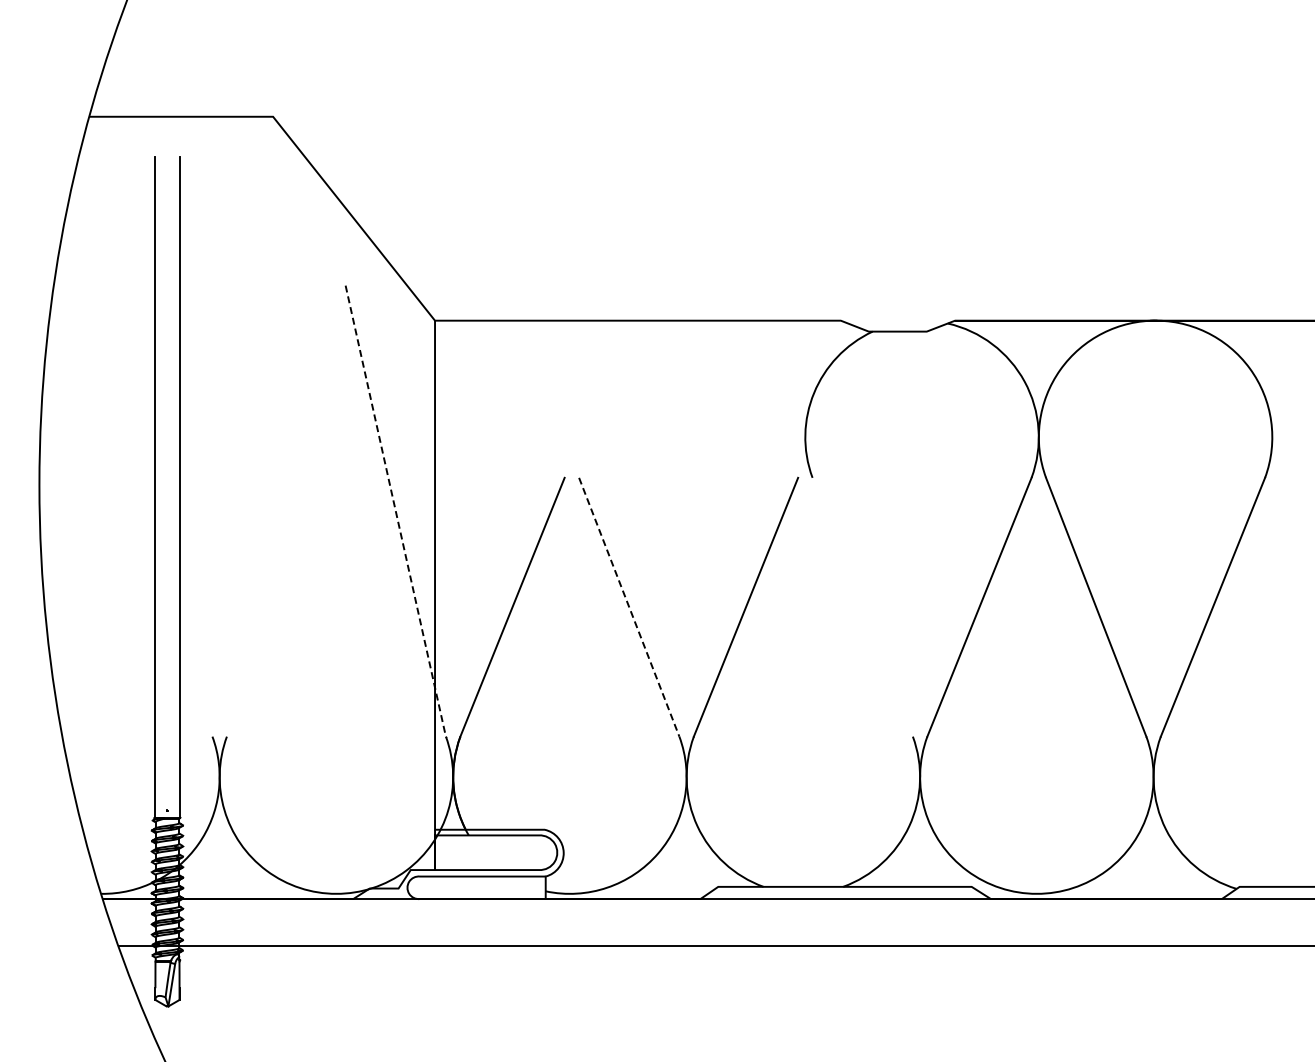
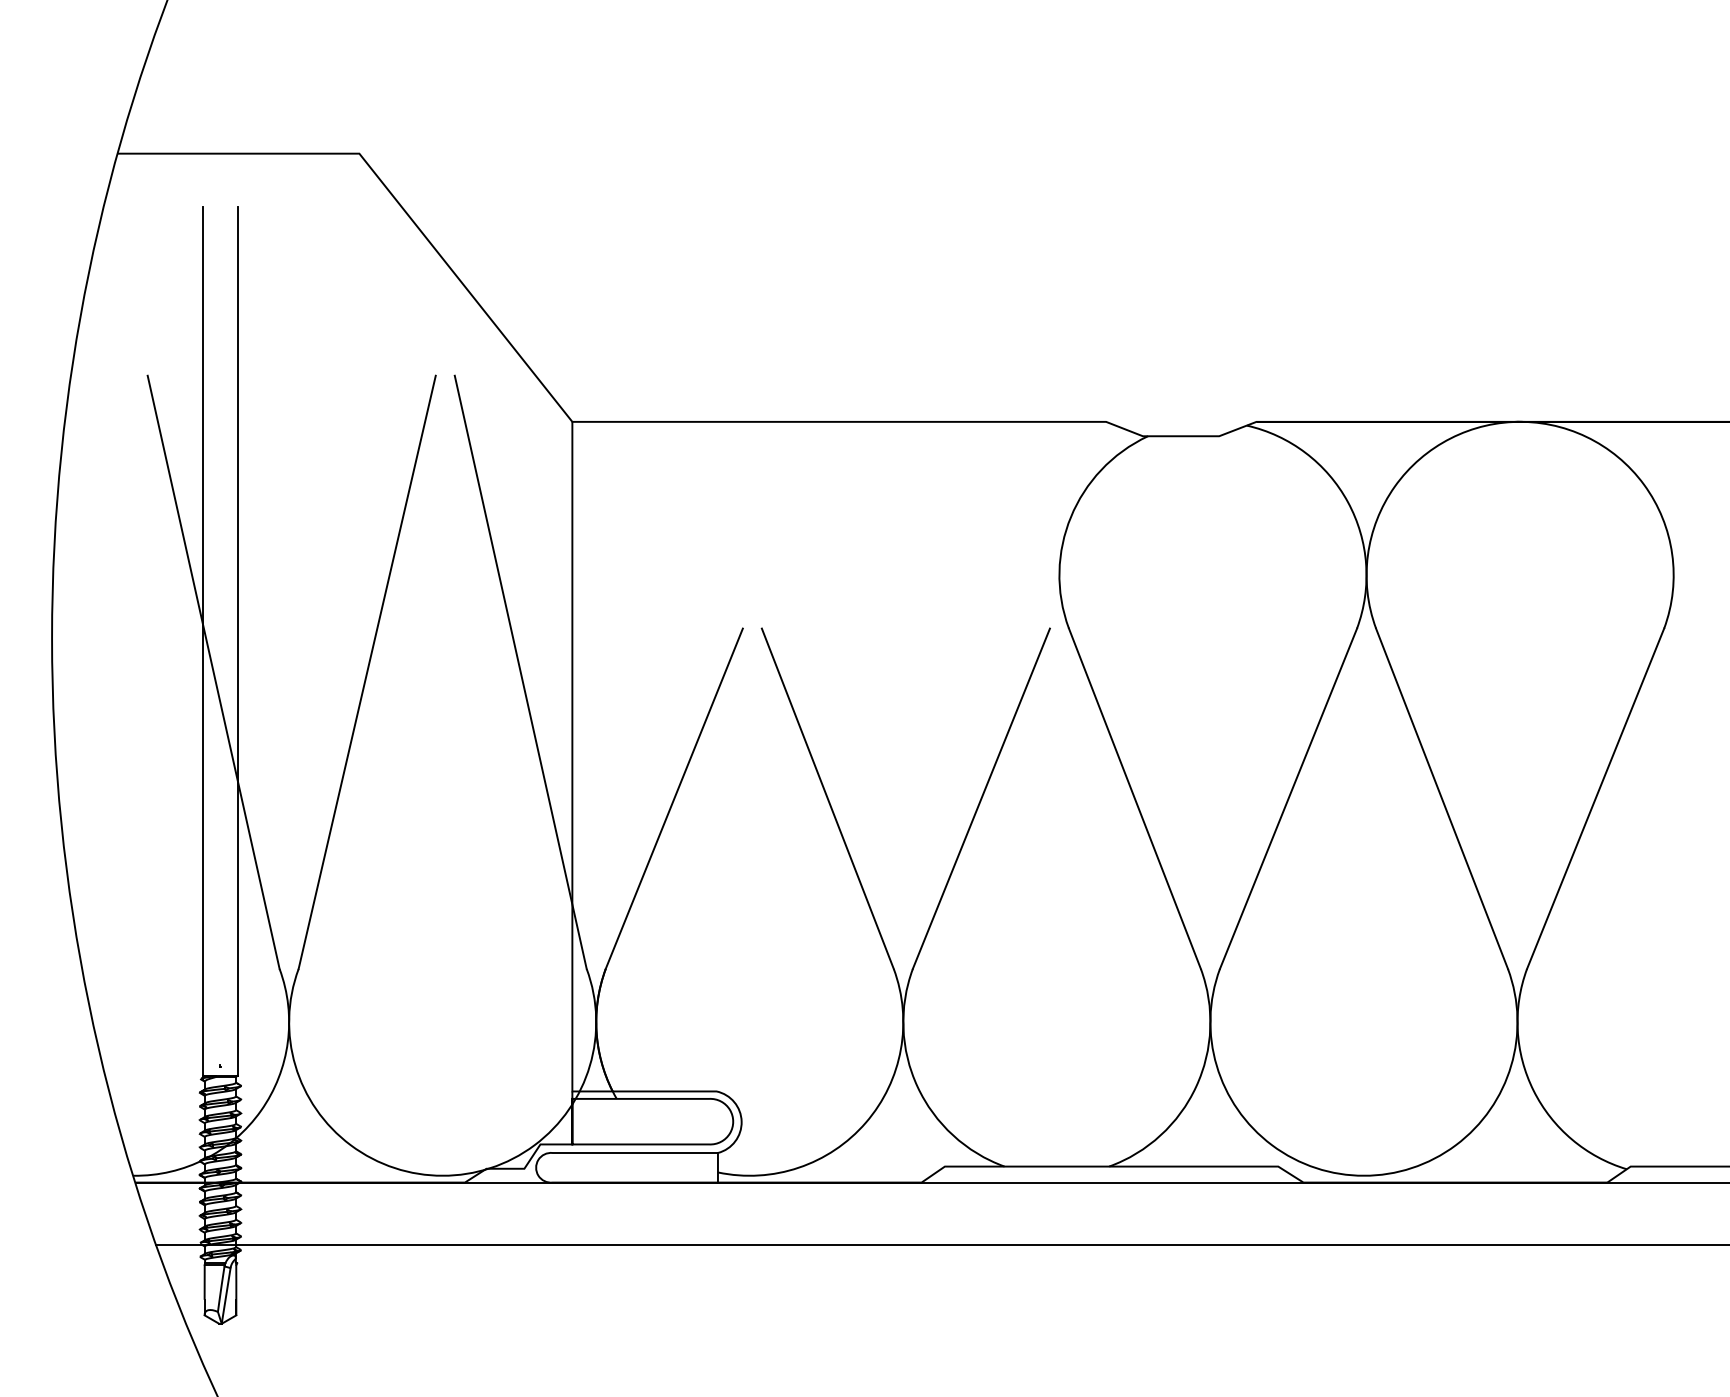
line: (162, 510) -> (213, 671), added
line: (278, 510) -> (366, 671), added
line: (395, 511) -> (520, 672), dashed -> solid
line: (862, 606) -> (1134, 797), added
line: (629, 607) -> (828, 799), dashed -> solid

